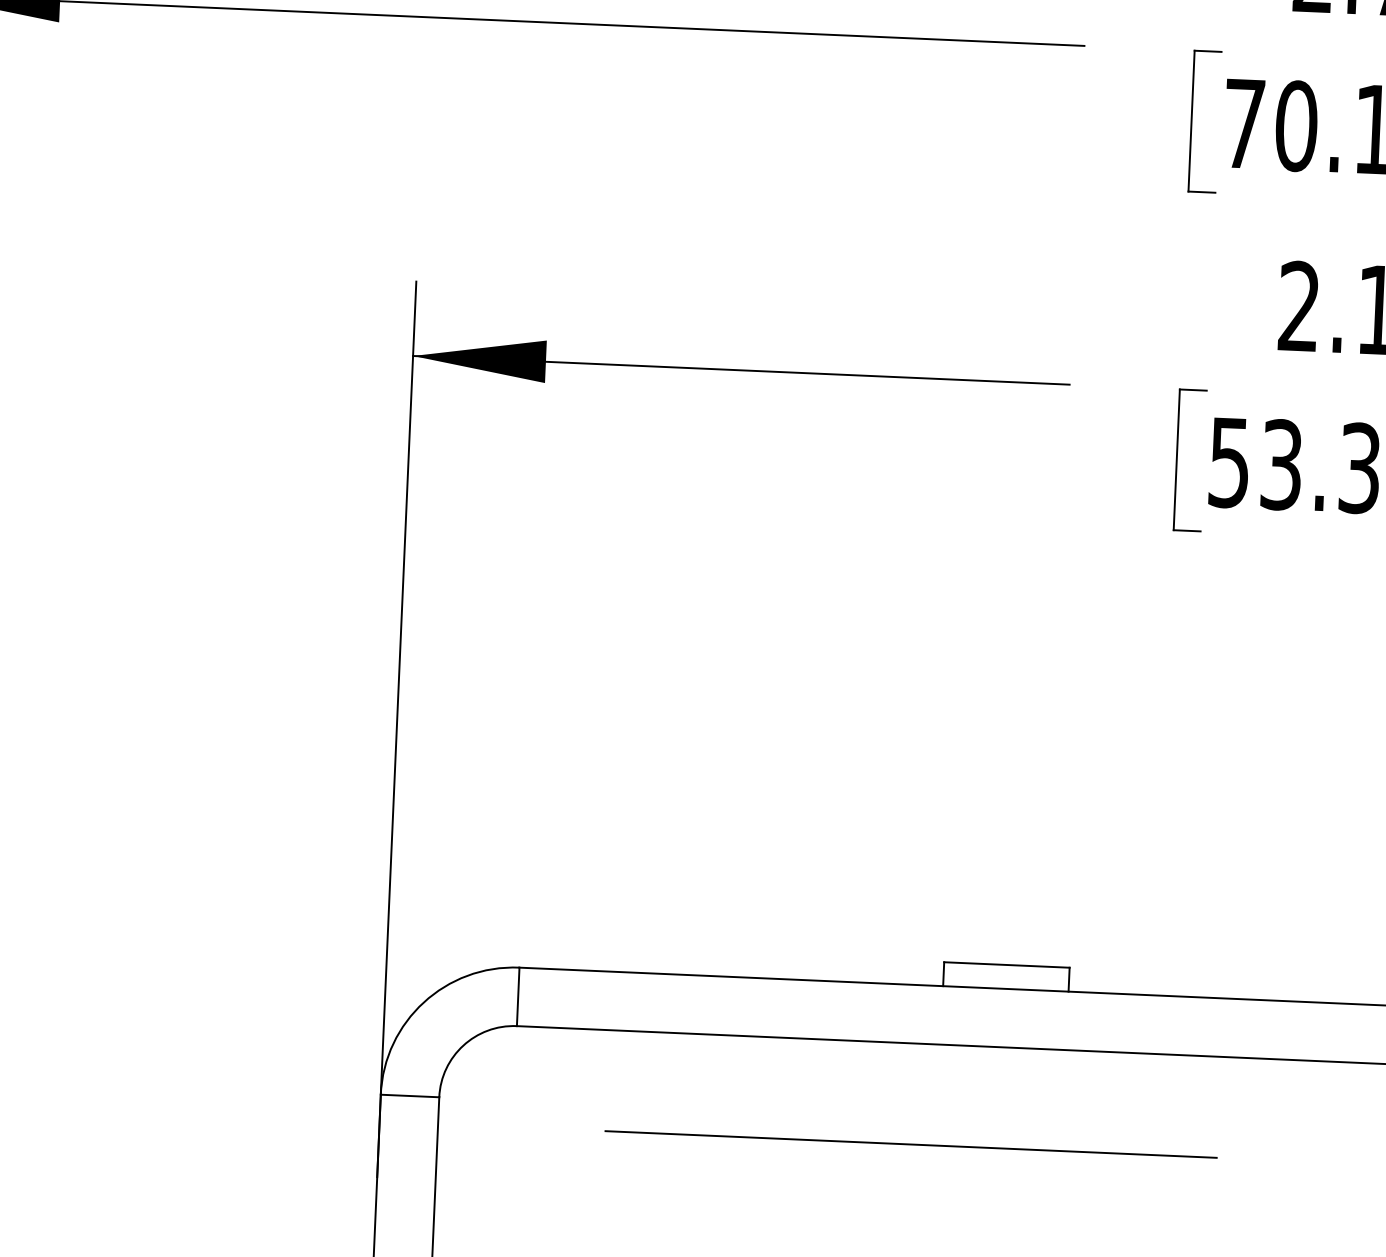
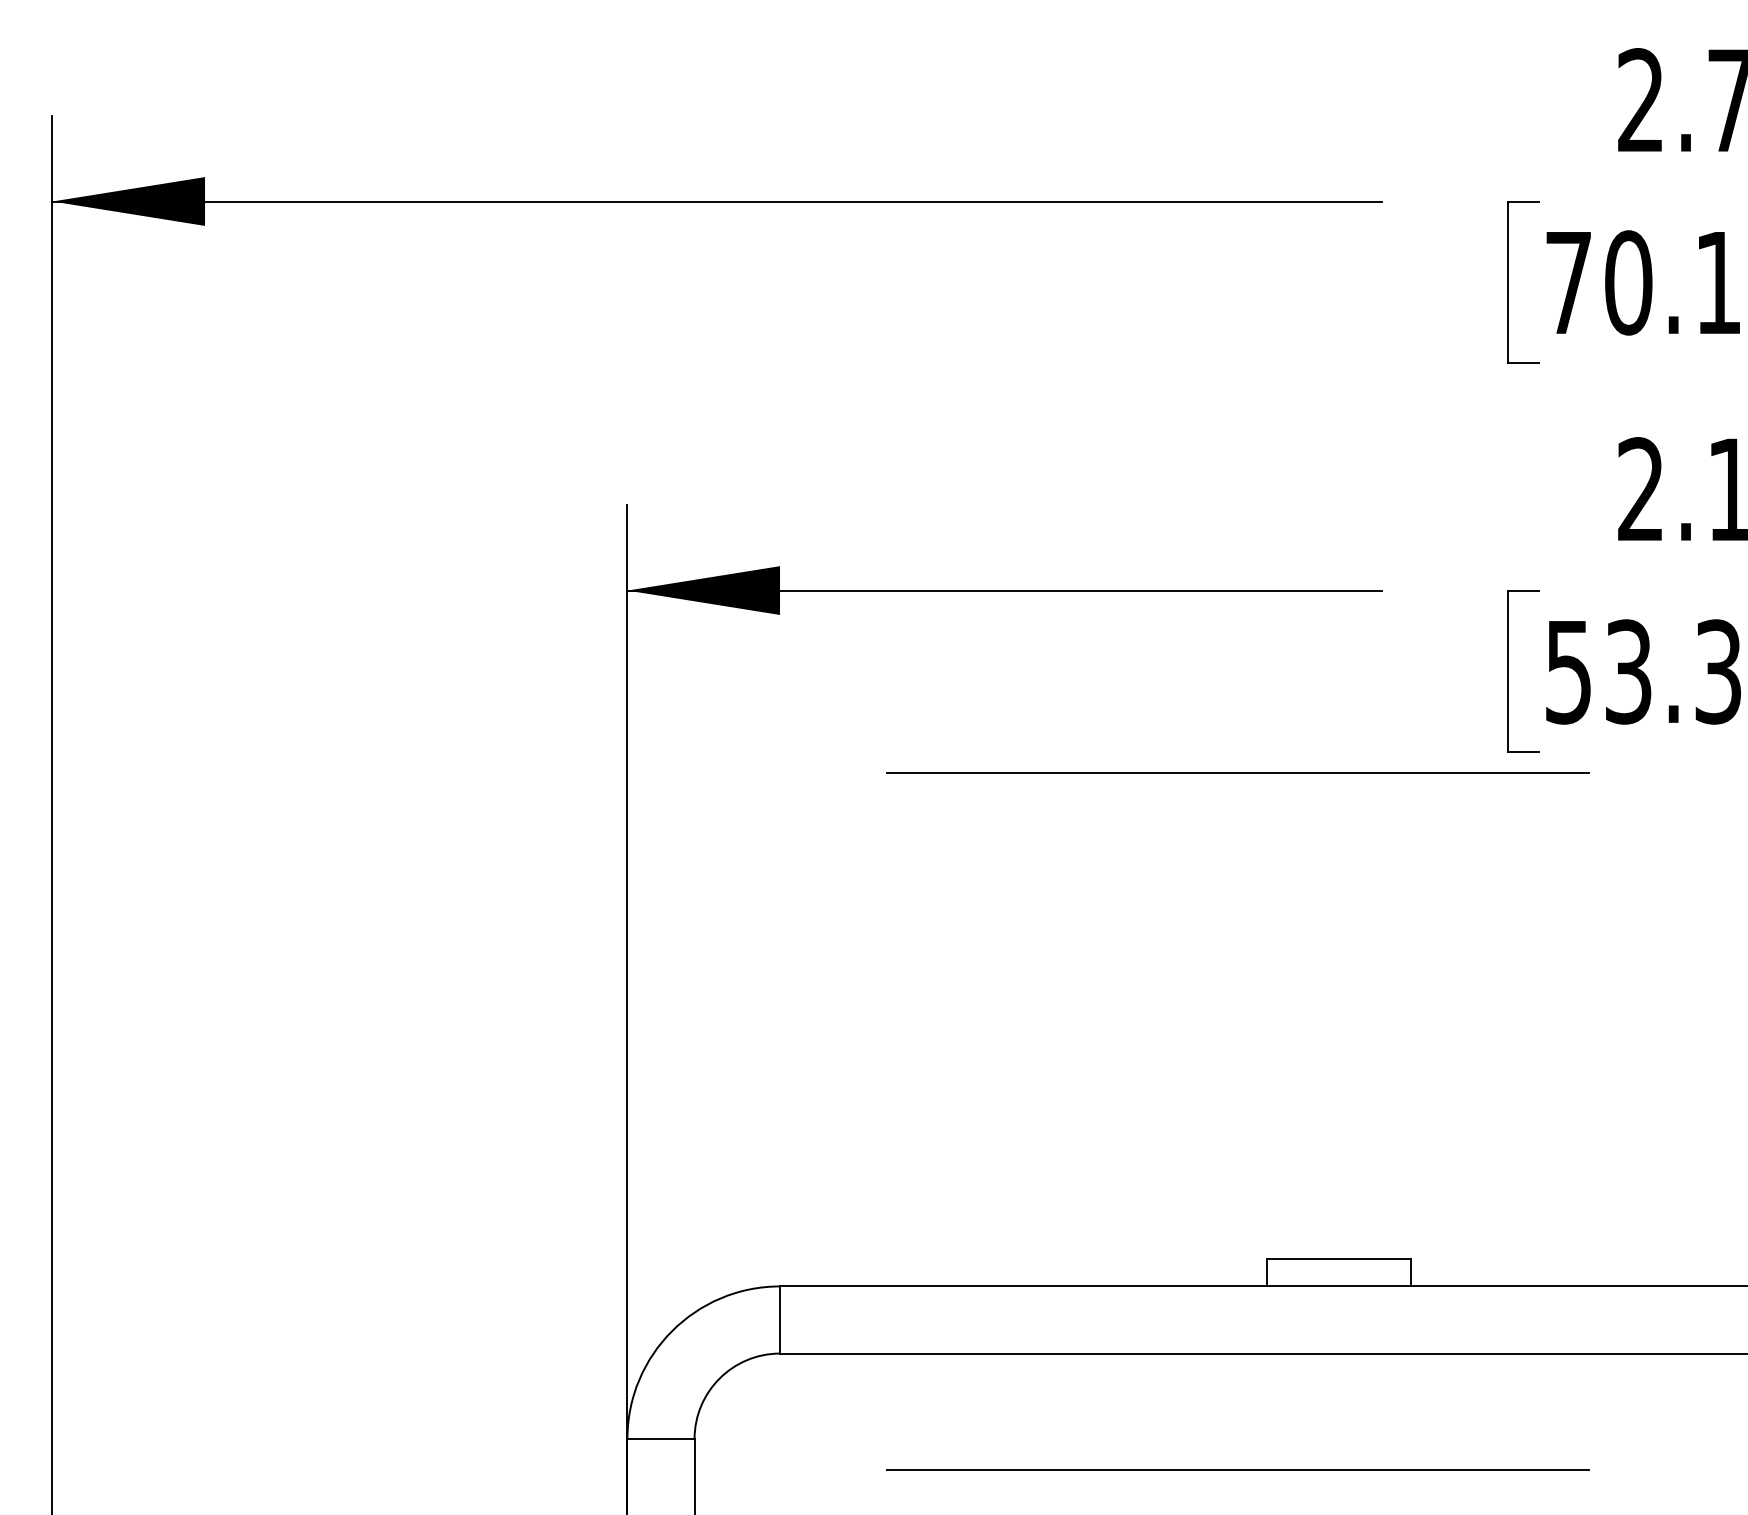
line: (937, 537) -> (1237, 772), added

